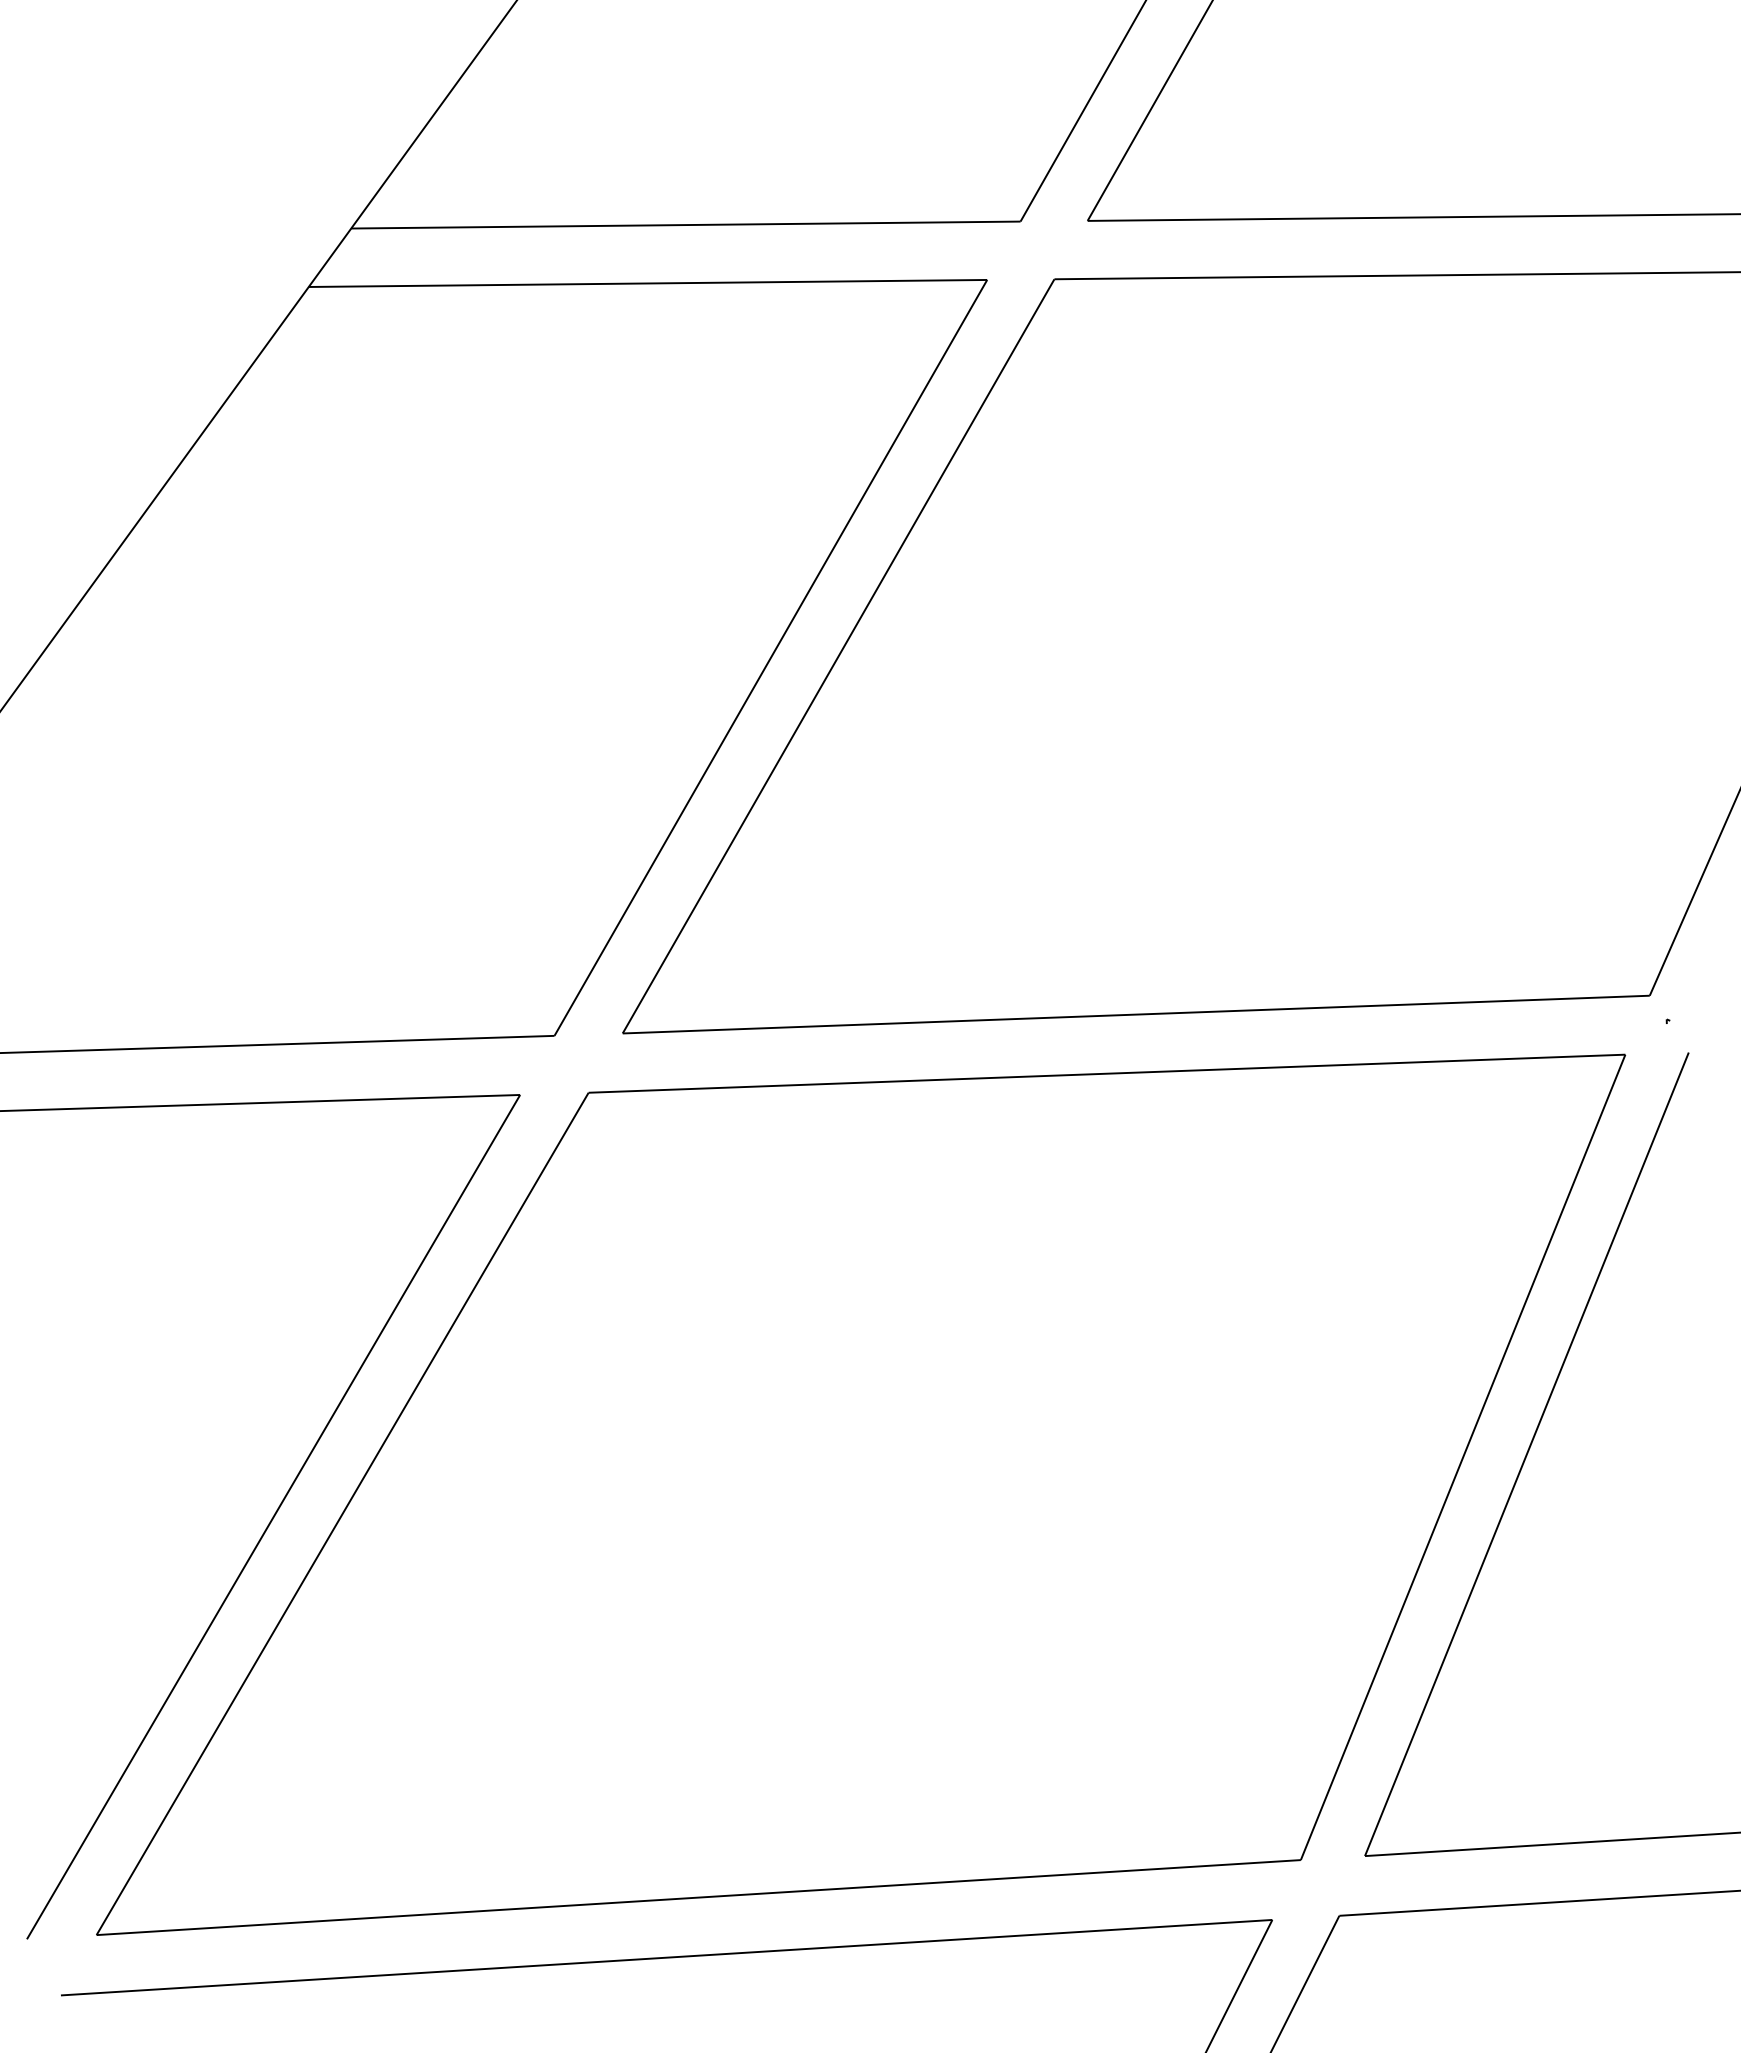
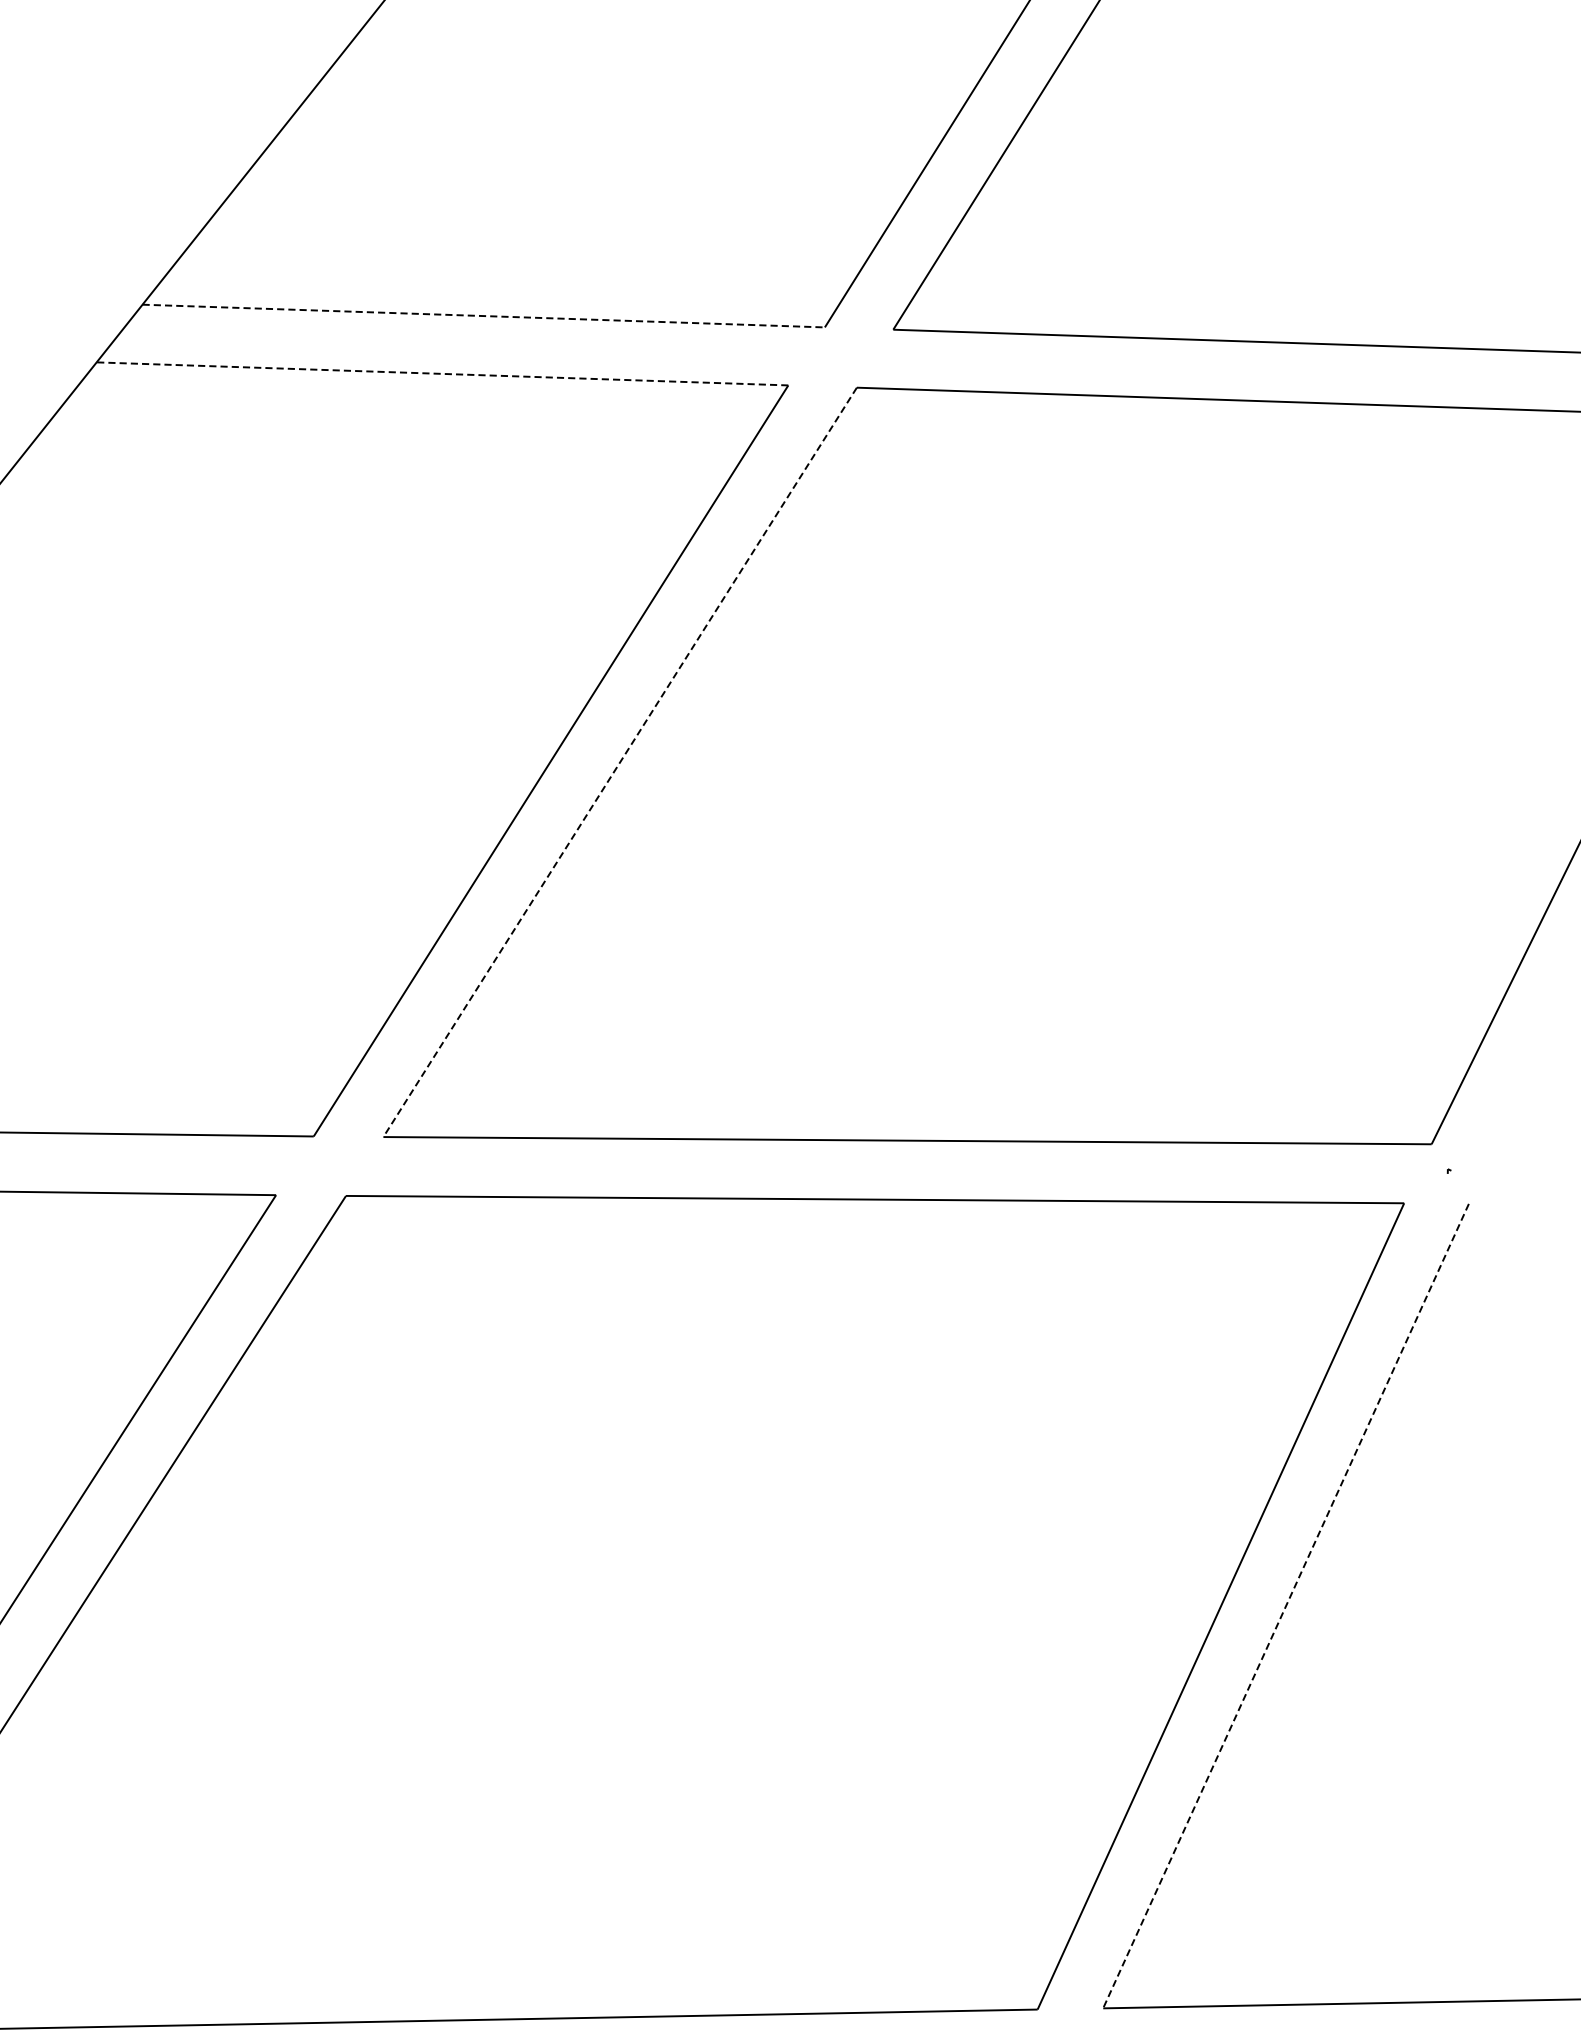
line: (685, 225) -> (483, 316), solid -> dashed
line: (647, 283) -> (441, 373), solid -> dashed
line: (838, 656) -> (620, 762), solid -> dashed
line: (1526, 1454) -> (1285, 1606), solid -> dashed

